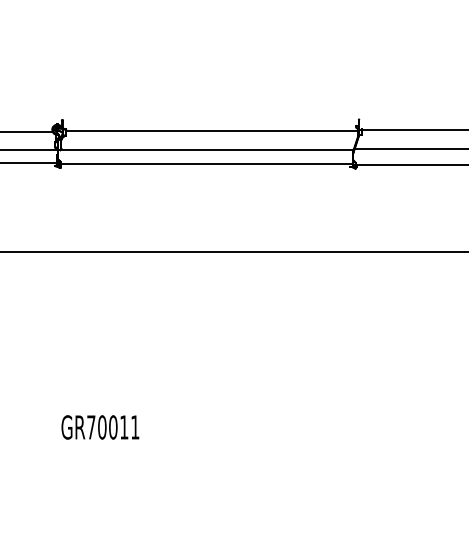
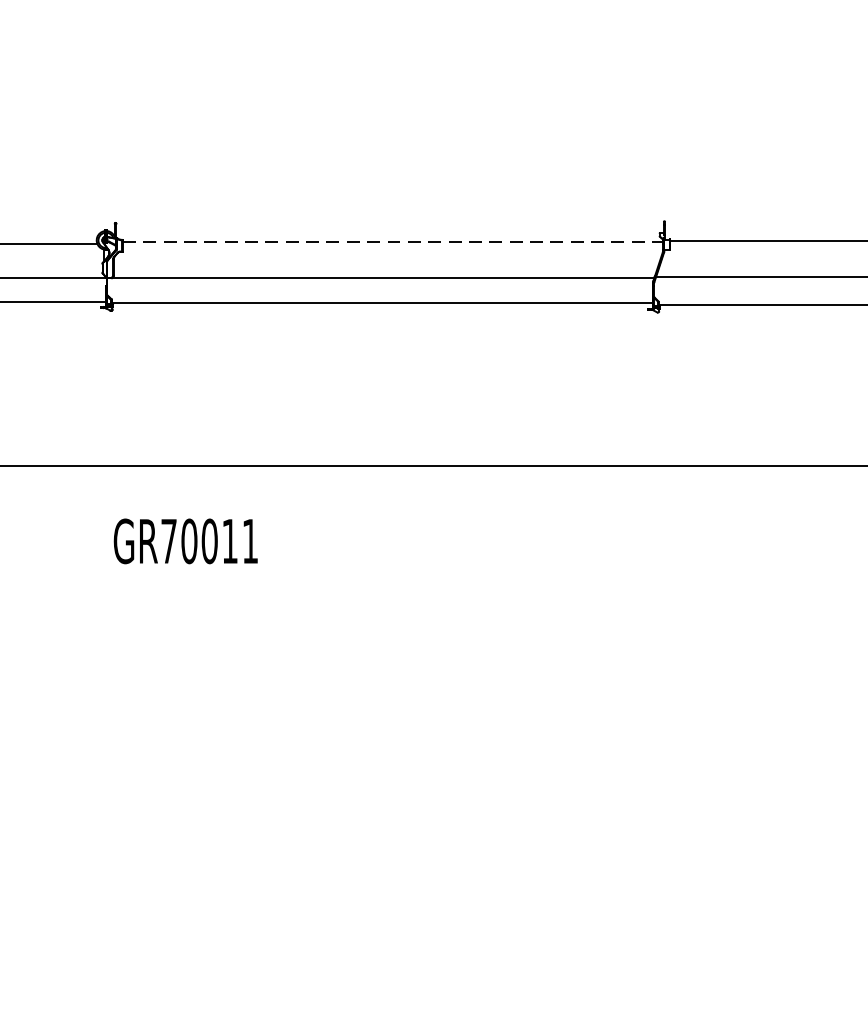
line: (212, 130) -> (393, 241), solid -> dashed
text: (100, 427) -> (186, 541), moved

